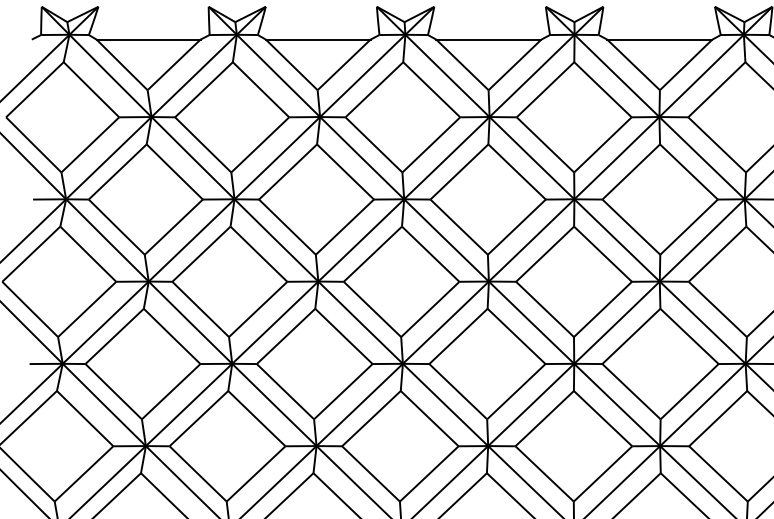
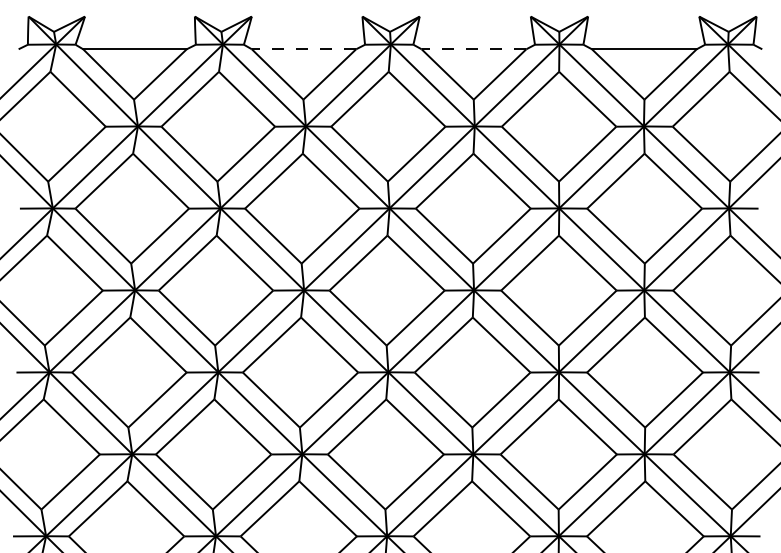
line: (317, 39) -> (303, 49), solid -> dashed
line: (488, 39) -> (473, 49), solid -> dashed

